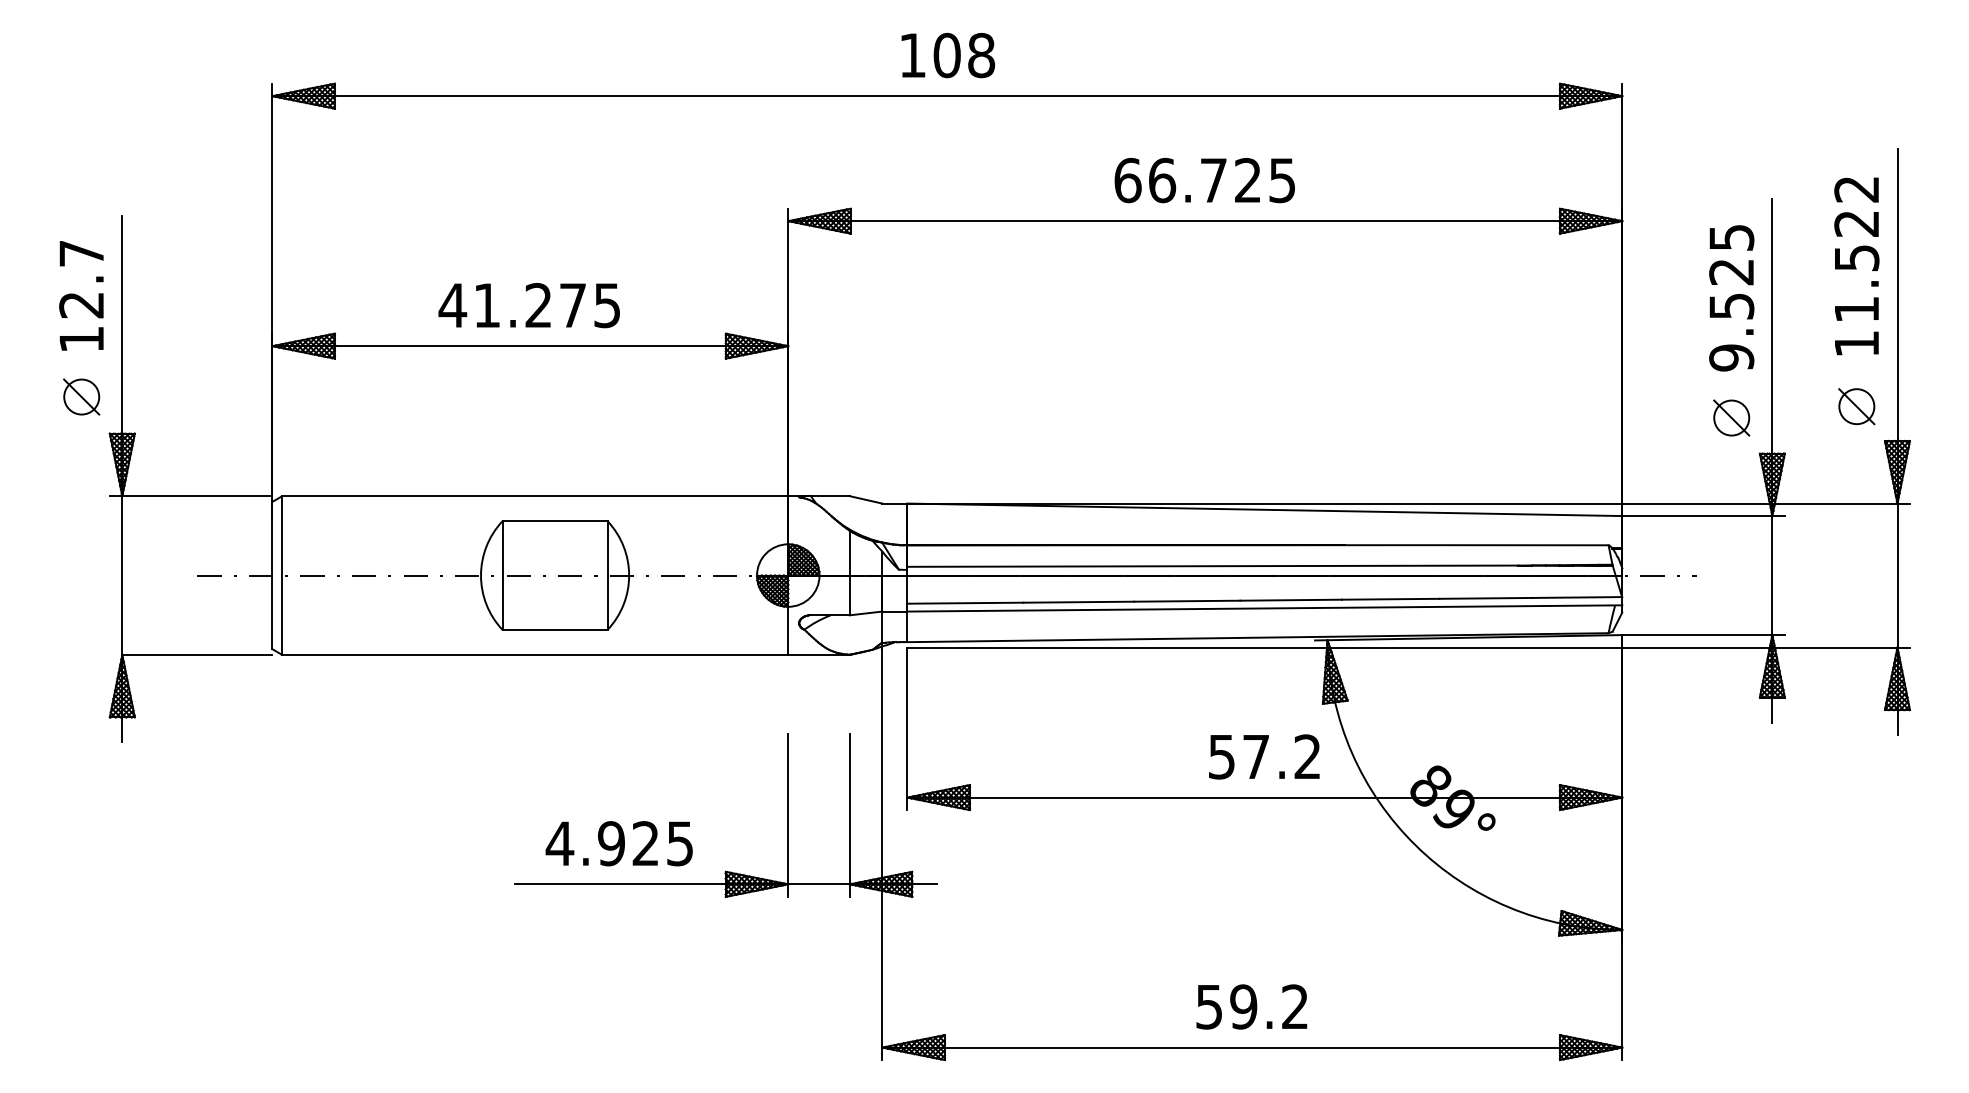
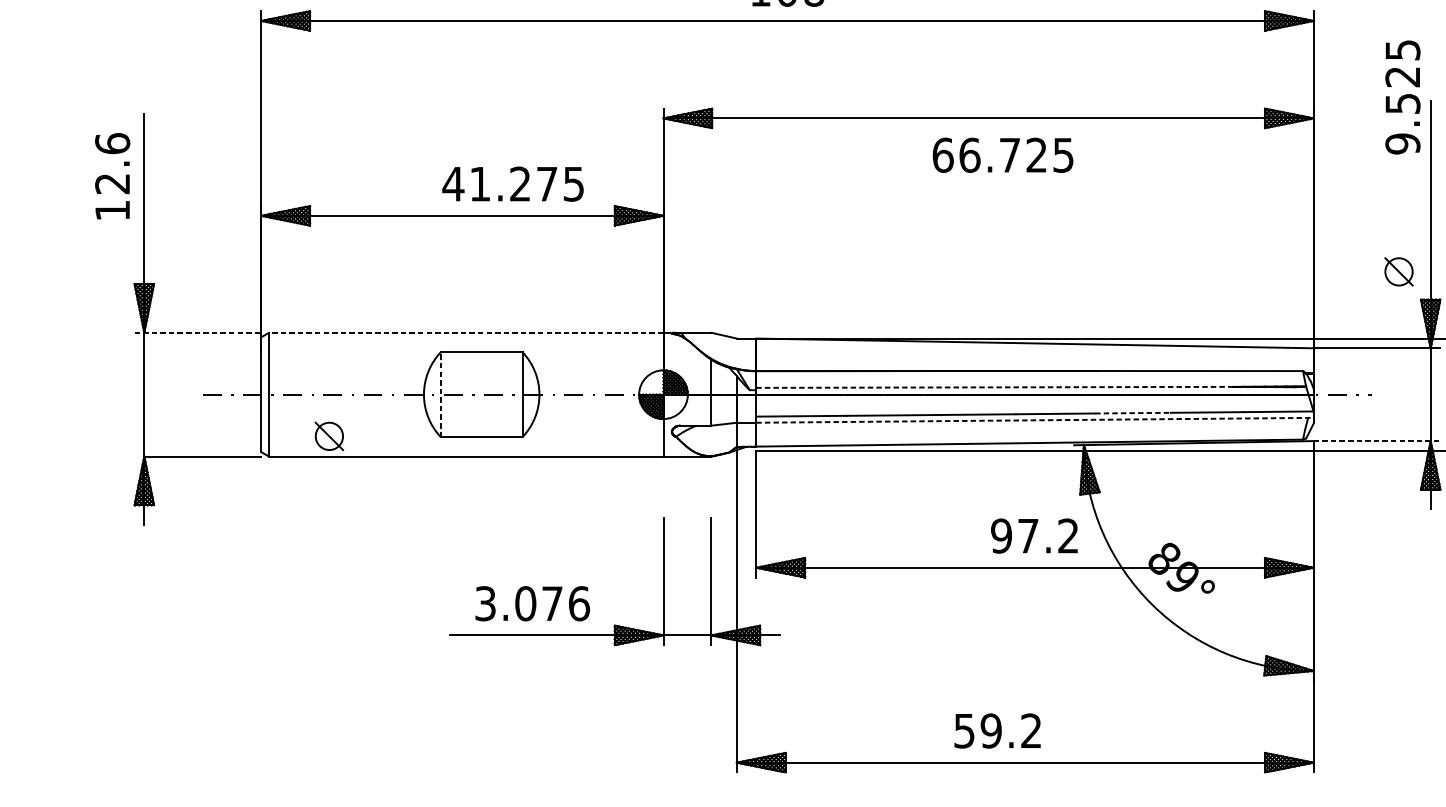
text: (1204, 180) -> (1002, 155), moved
text: (81, 252) -> (112, 142), 12.7 -> 12.6
text: (1731, 298) -> (1402, 97), moved
text: (528, 305) -> (512, 184), moved
part: (81, 396) -> (329, 435), moved
line: (191, 496) -> (198, 333), solid -> dashed
line: (534, 496) -> (465, 333), solid -> dashed
line: (1212, 566) -> (994, 387), solid -> dashed
line: (502, 575) -> (440, 394), solid -> dashed
line: (1390, 599) -> (1132, 413), solid -> dashed
line: (1264, 608) -> (1034, 420), solid -> dashed
line: (1704, 635) -> (1377, 441), solid -> dashed
text: (1221, 756) -> (1001, 535), 57.2 -> 97.2
text: (619, 843) -> (531, 603), 4.925 -> 3.076
text: (1251, 1006) -> (997, 730), moved

